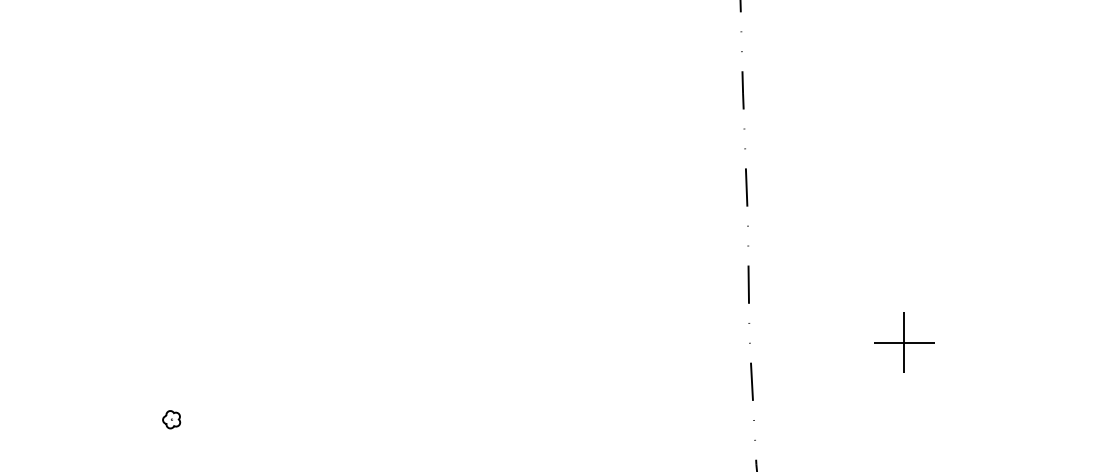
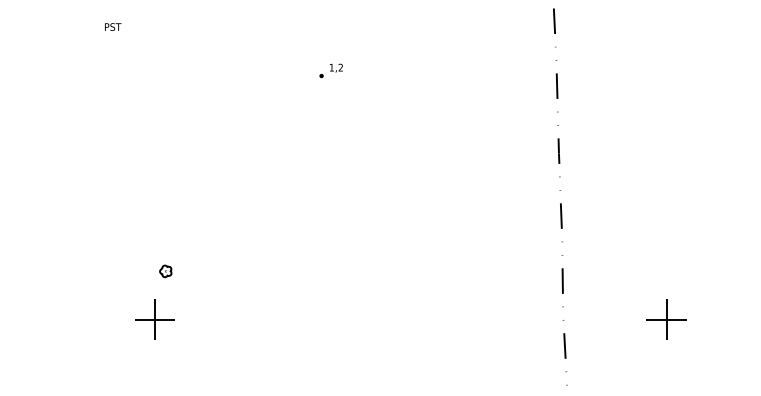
part: (138, 342) -> (154, 319), added
part: (171, 419) -> (165, 271), moved

